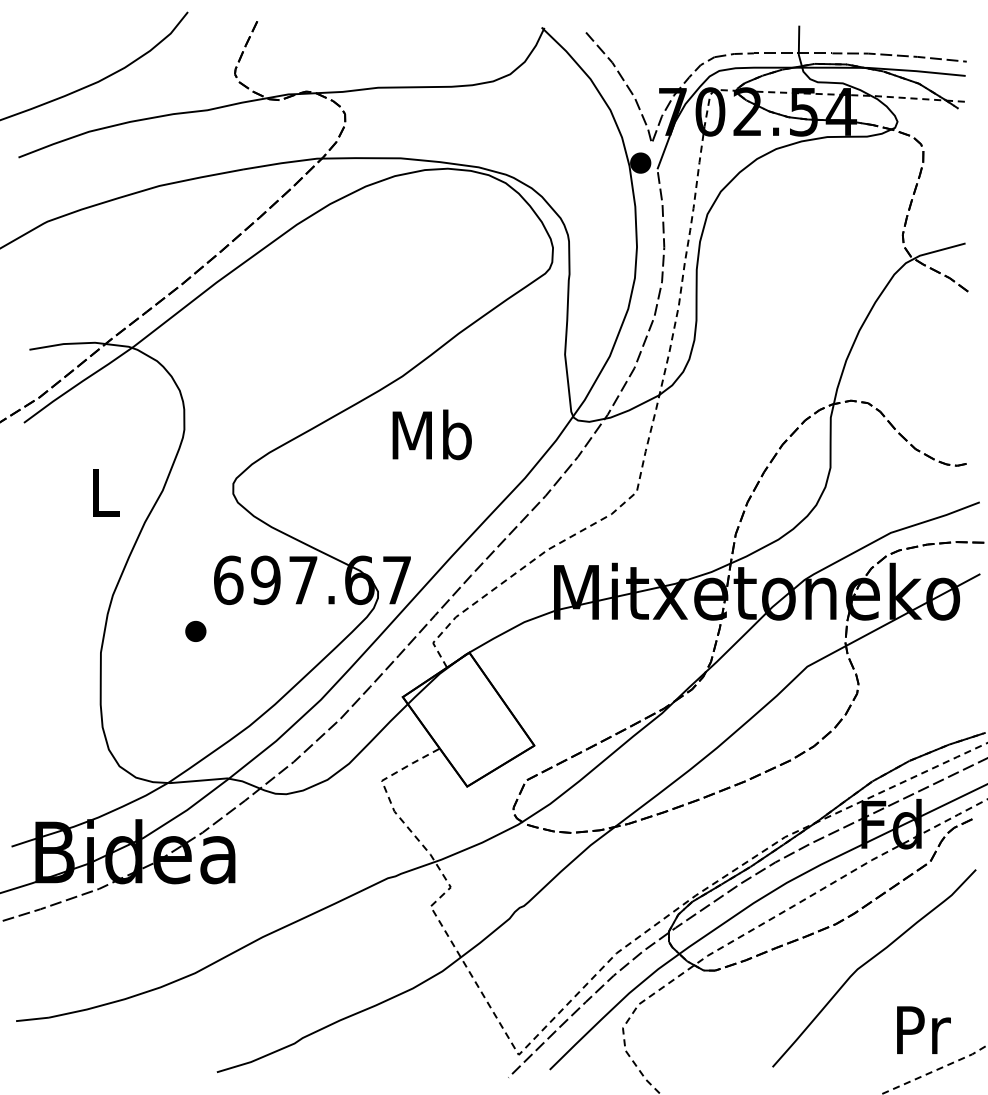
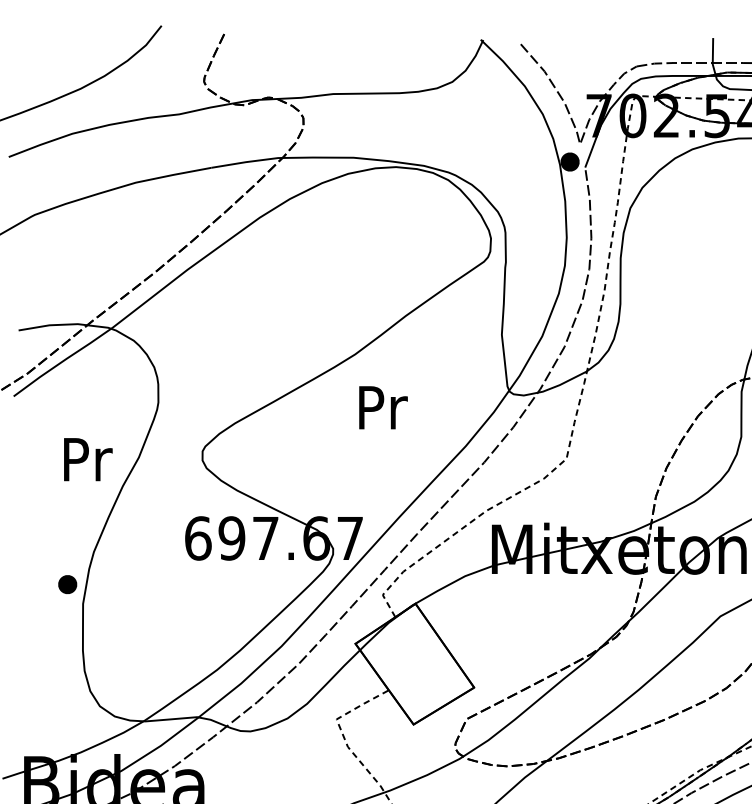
text: (431, 434) -> (381, 406), Mb -> Pr
text: (106, 492) -> (88, 459), L -> Pr
part: (195, 631) -> (67, 584), moved

